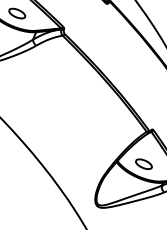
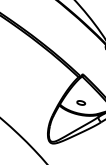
part: (143, 163) -> (80, 102), size x0.6

